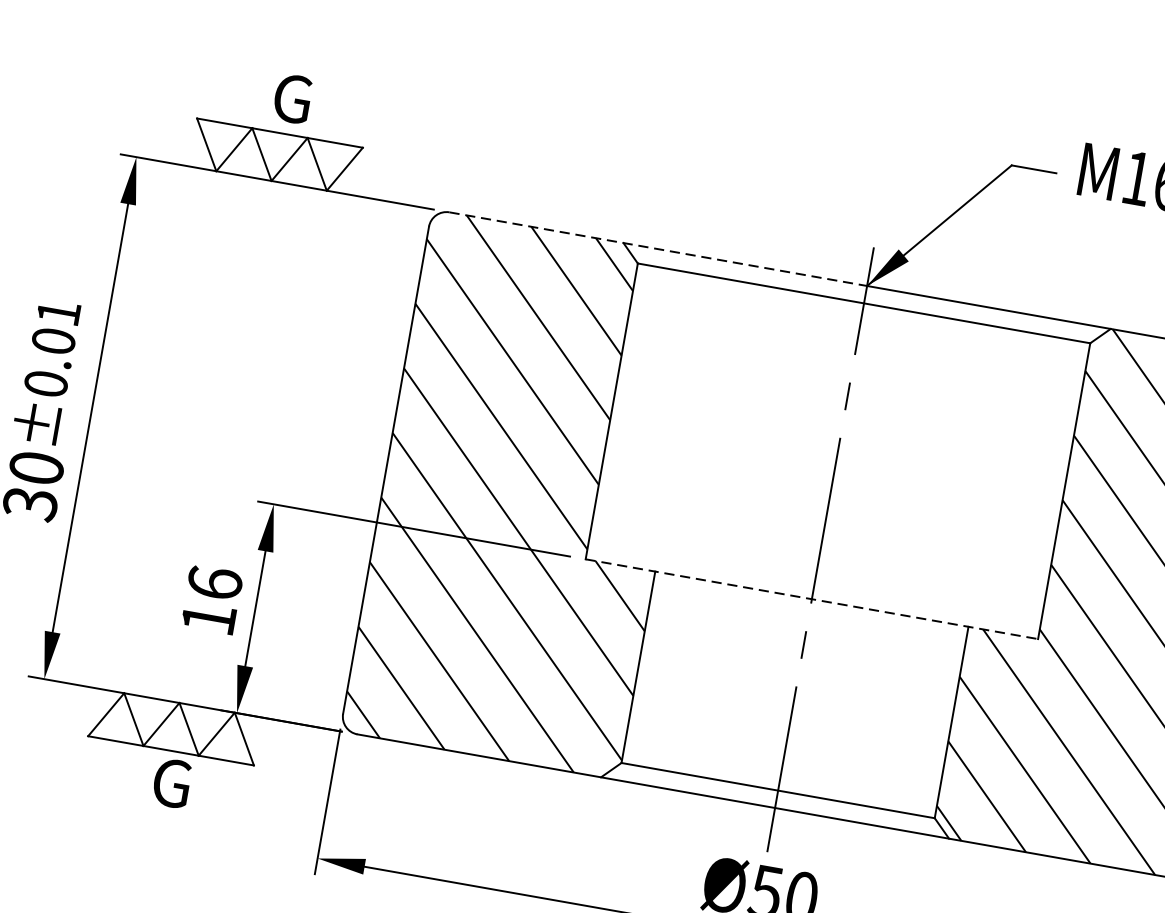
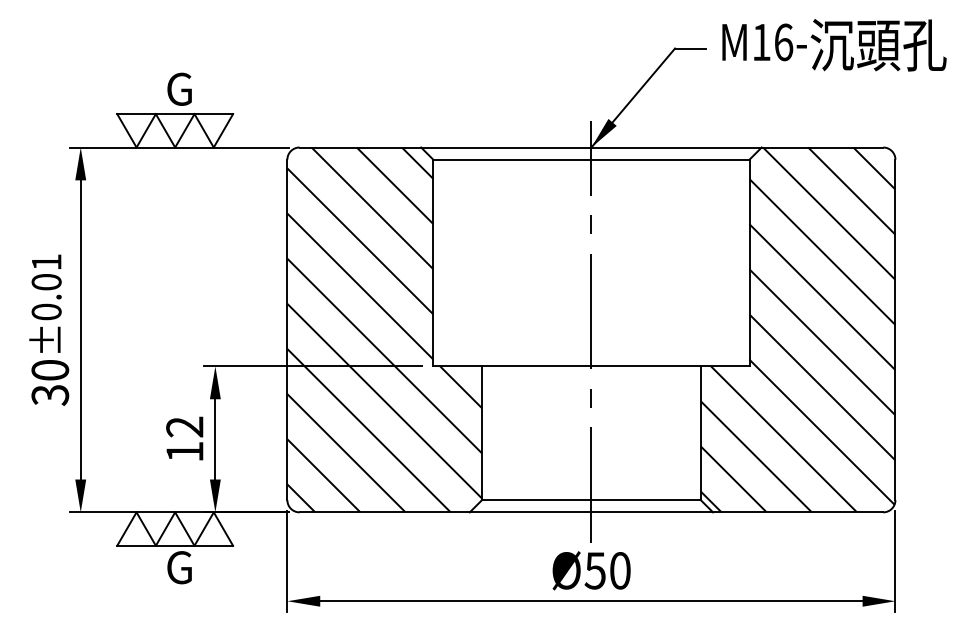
line: (658, 249) -> (445, 147), dashed -> solid
text: (214, 582) -> (184, 426), 16 -> 12
line: (811, 599) -> (591, 366), dashed -> solid

